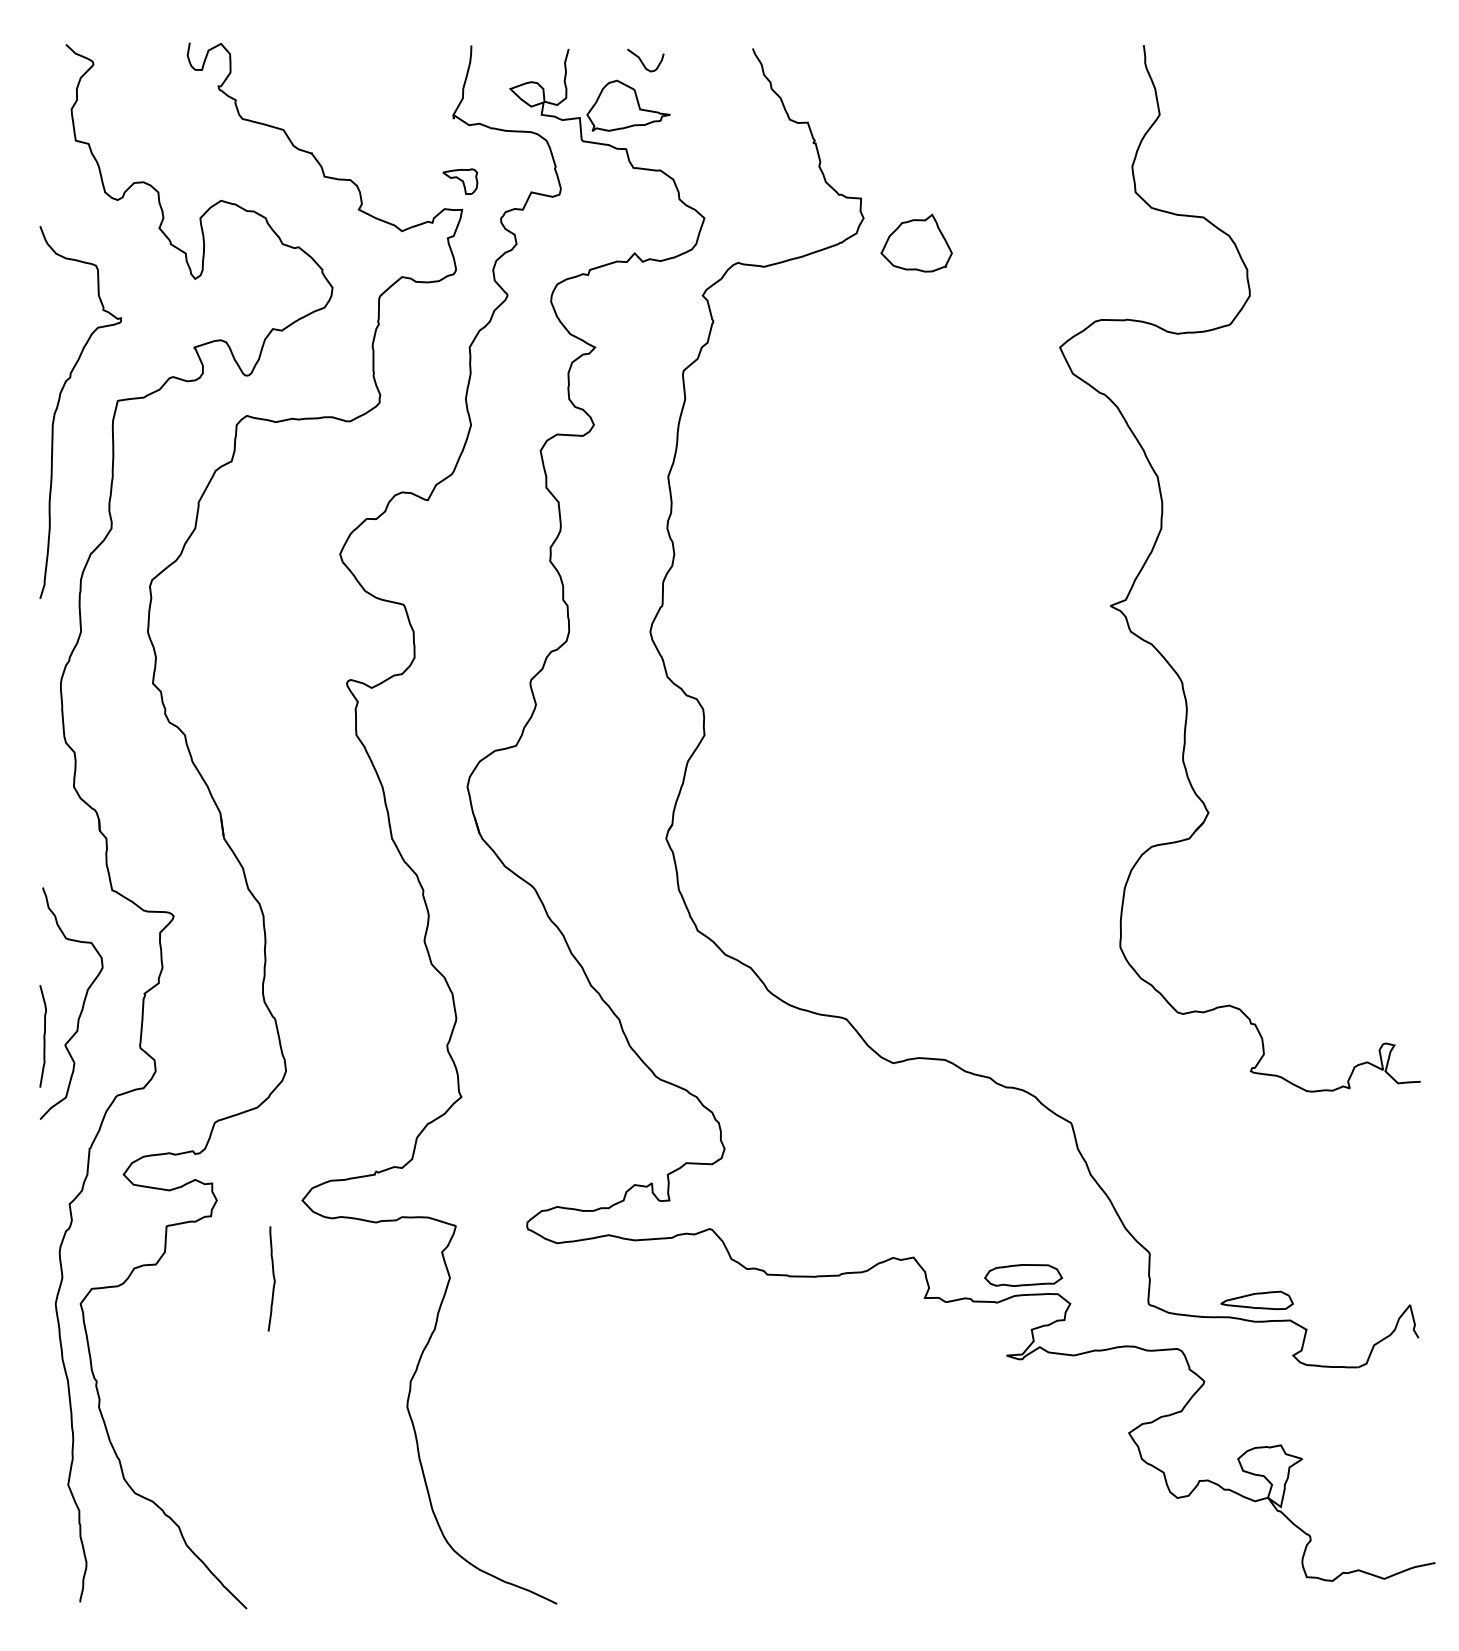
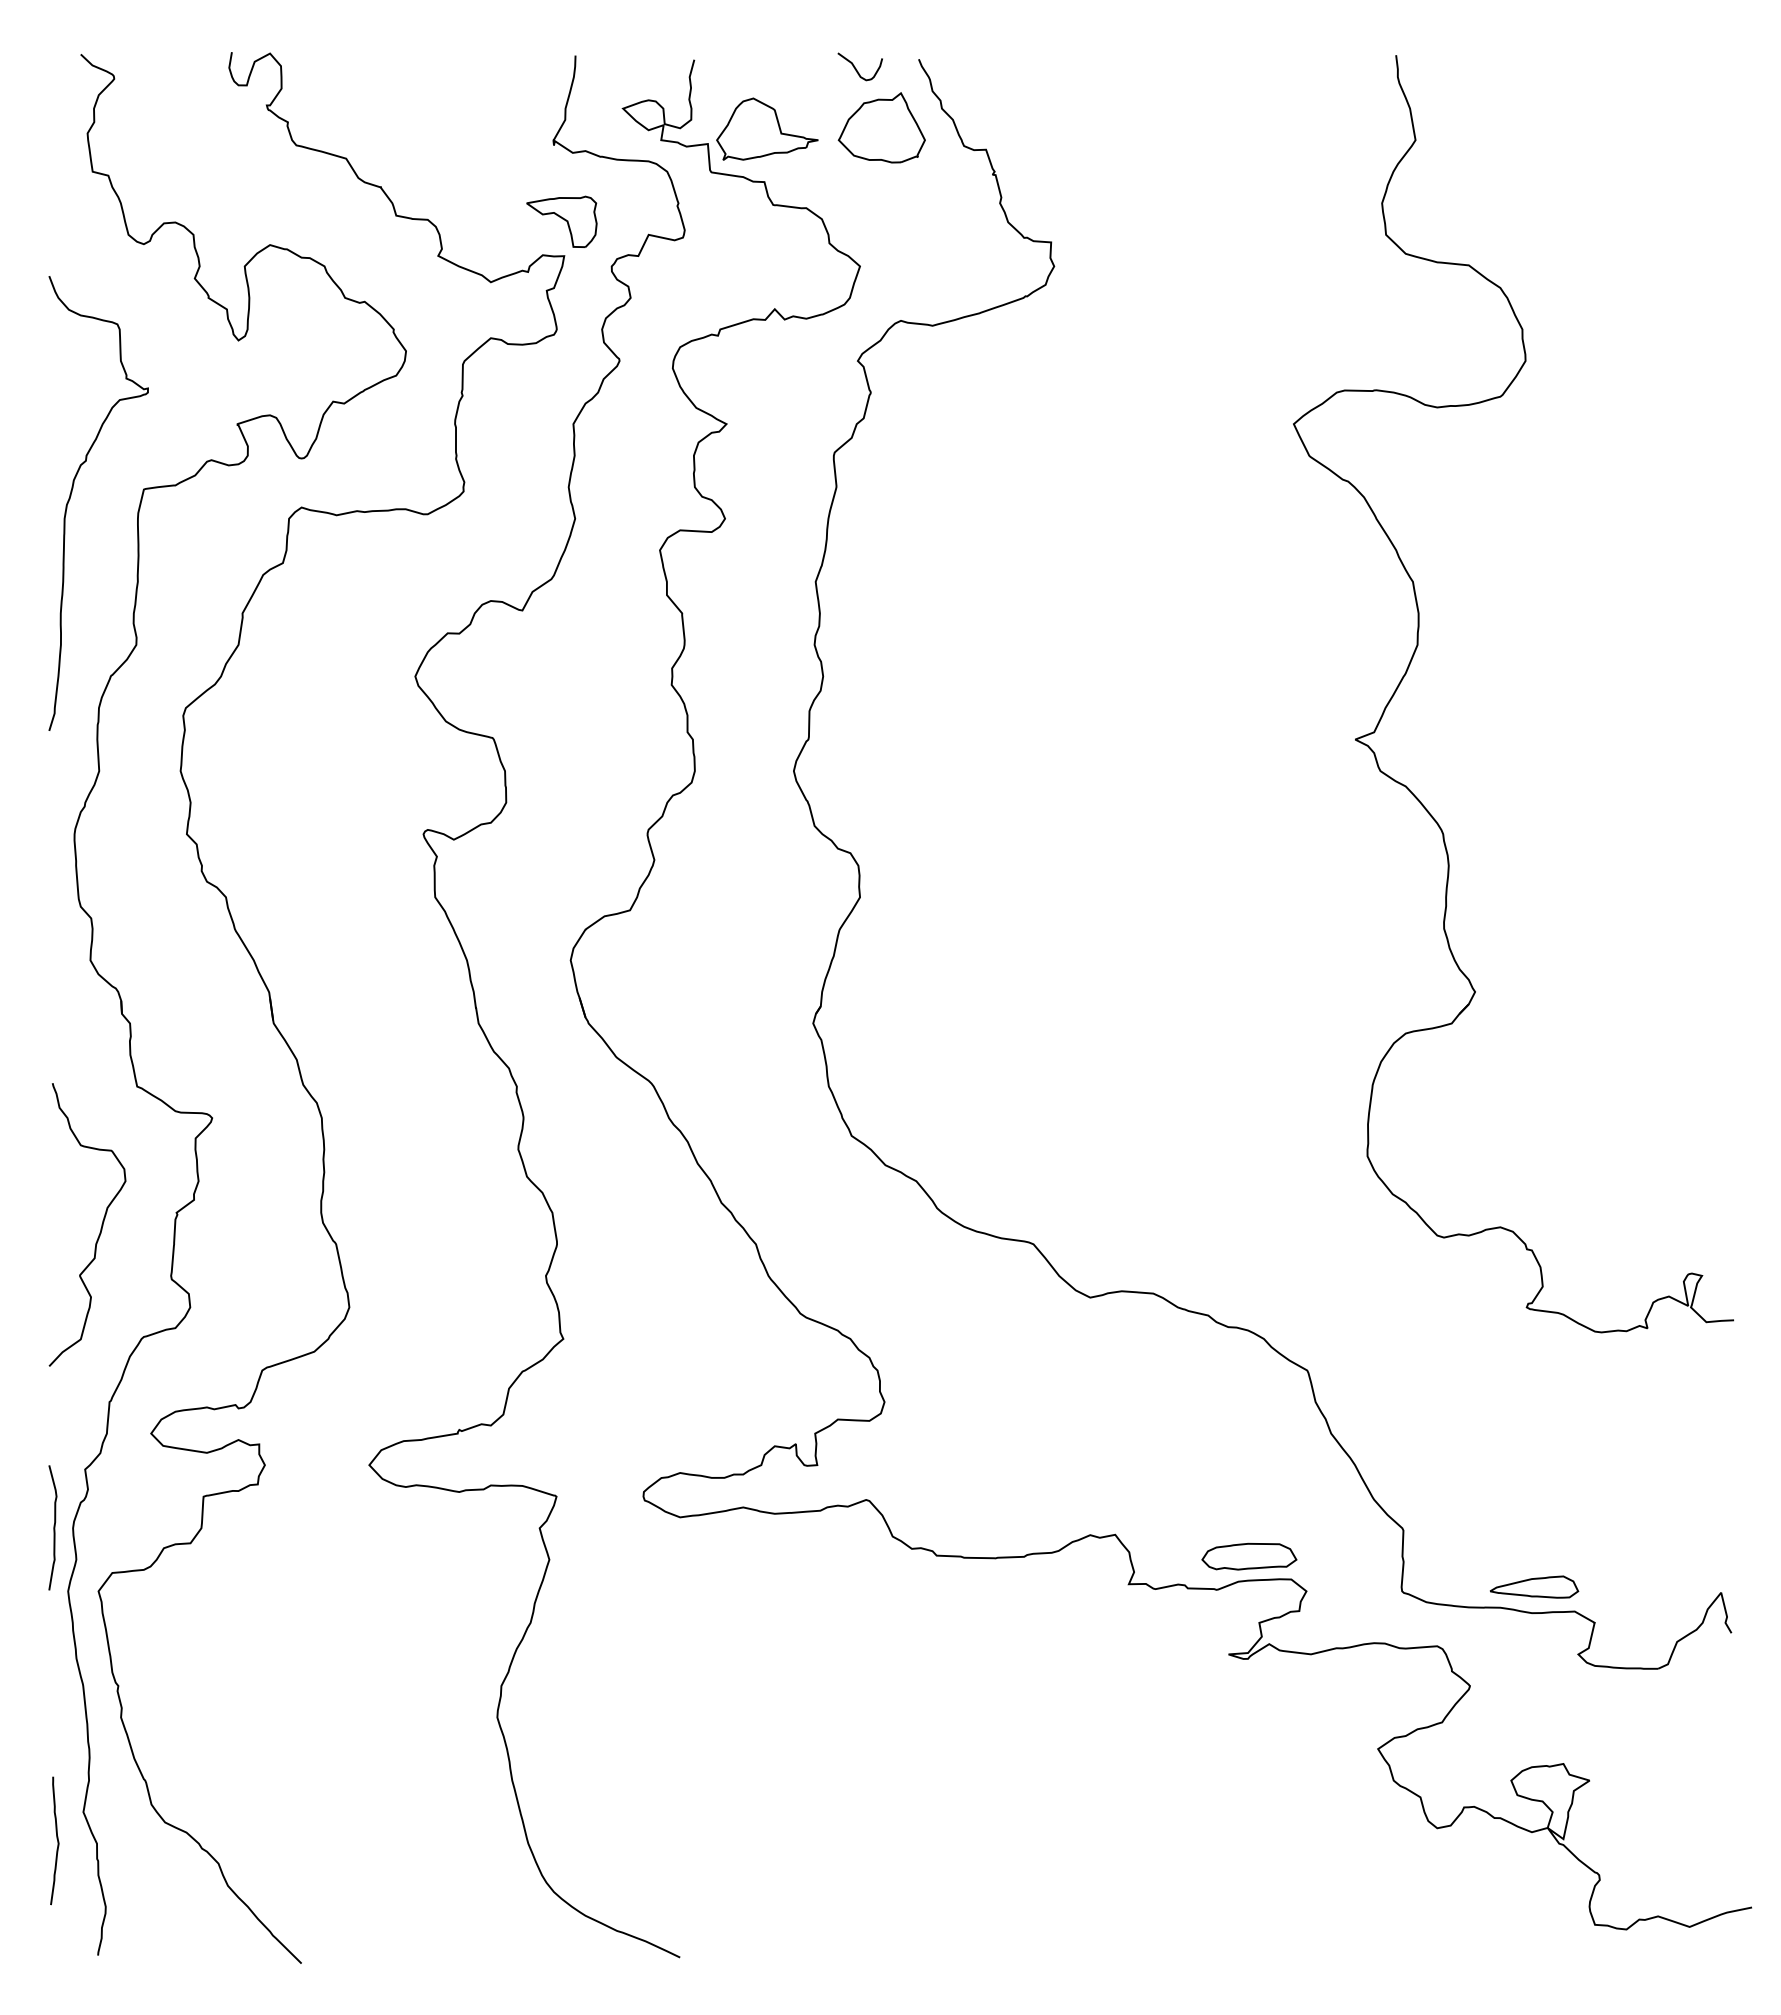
curve: (642, 61) -> (856, 68), moved
part: (459, 181) -> (561, 221), size x1.67
part: (916, 242) -> (881, 127), moved
curve: (43, 1036) -> (53, 1527), moved
curve: (273, 1277) -> (56, 1839), moved

